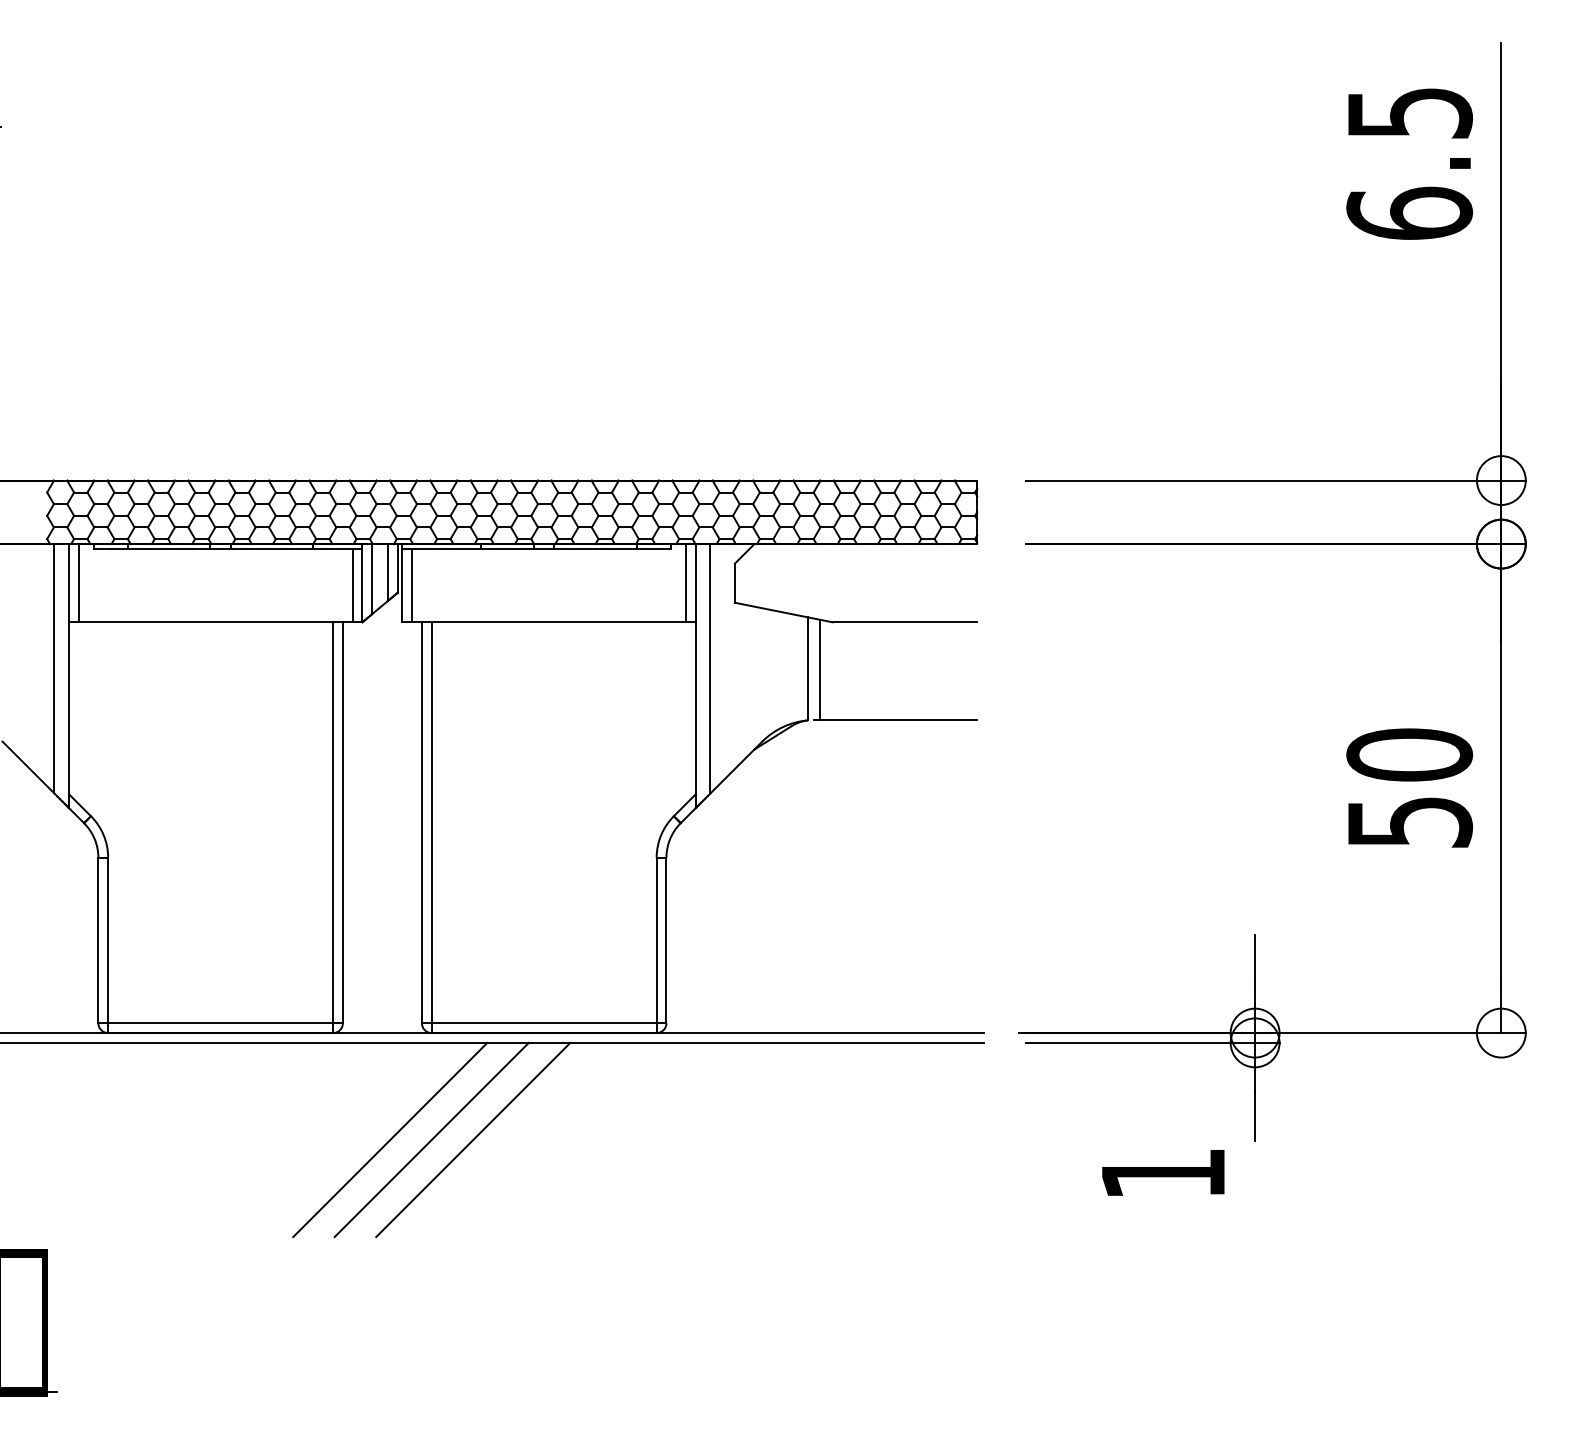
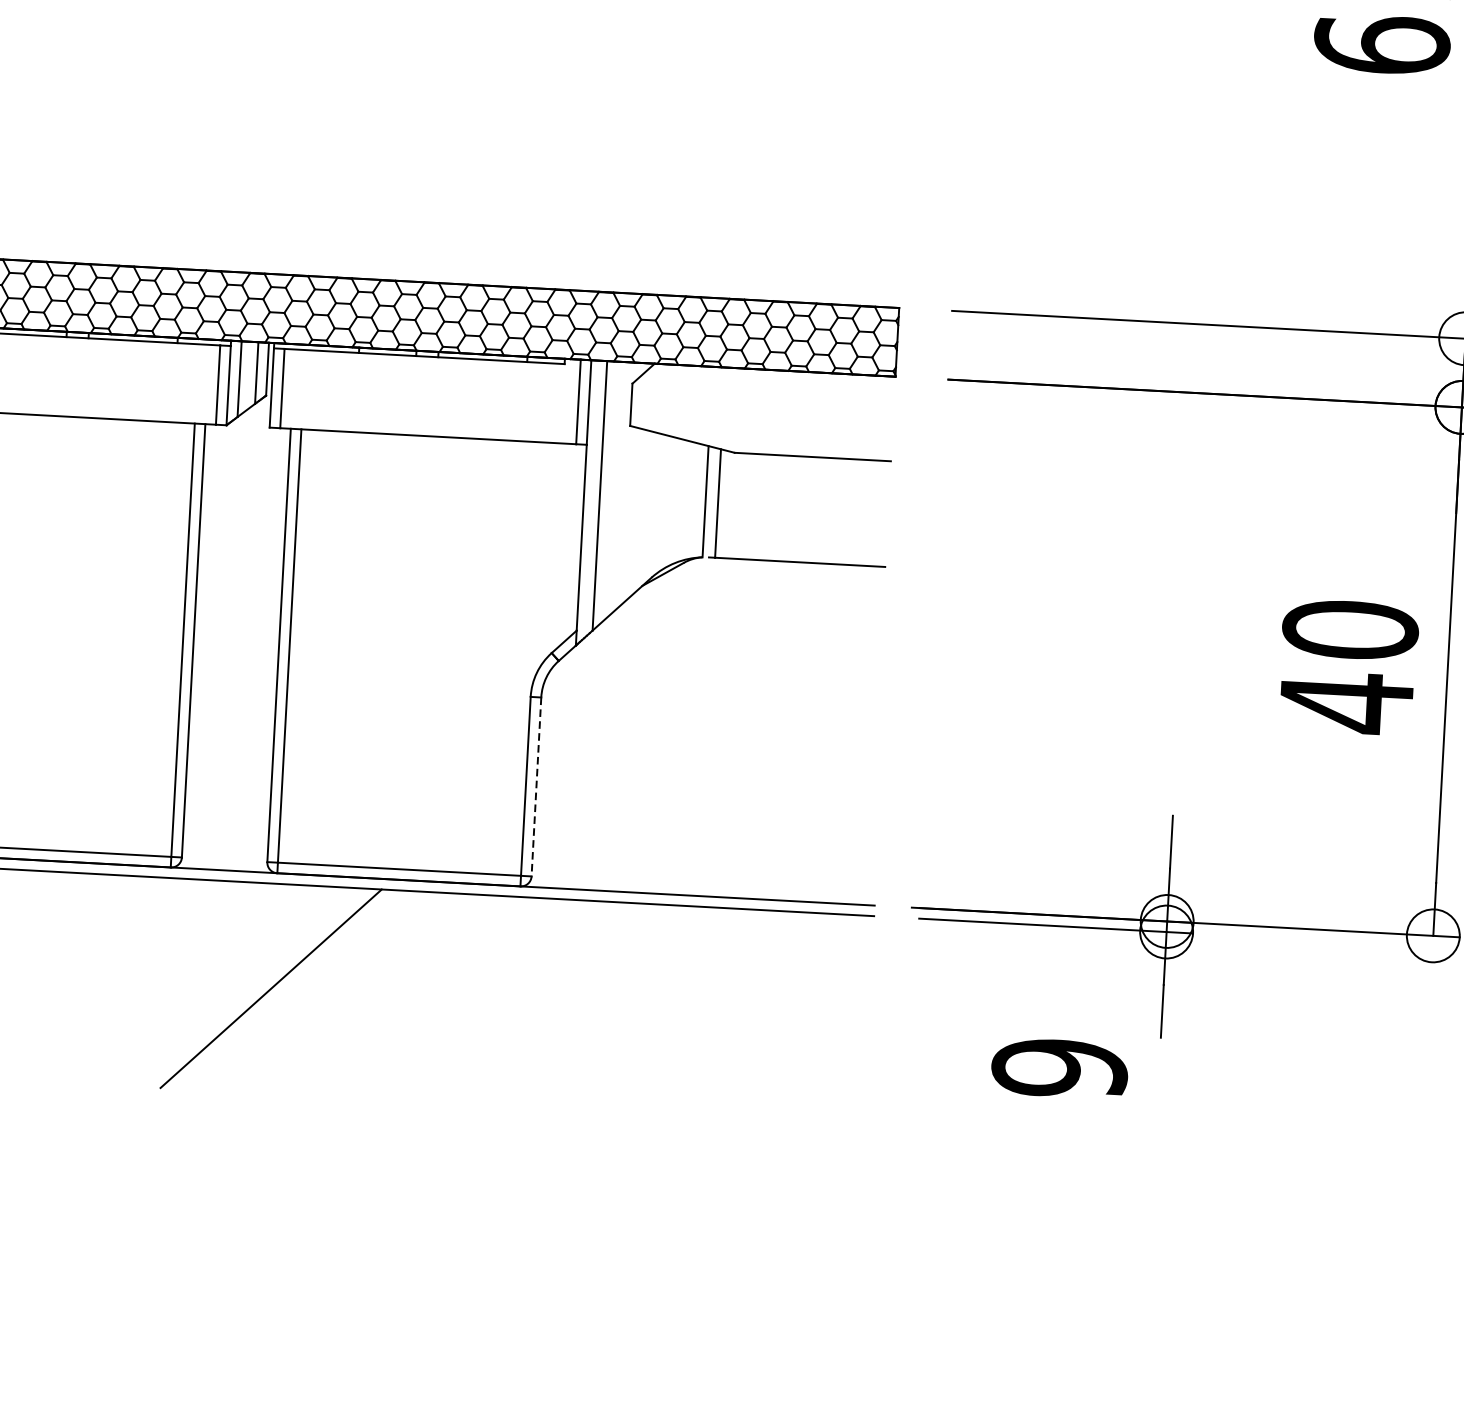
text: (1410, 822) -> (1347, 702), 50 -> 40
line: (666, 940) -> (536, 786), solid -> dashed
line: (390, 1139) -> (226, 985), removed
line: (473, 1139) -> (316, 990), removed
text: (1163, 1173) -> (1059, 1067), 1 -> 9

